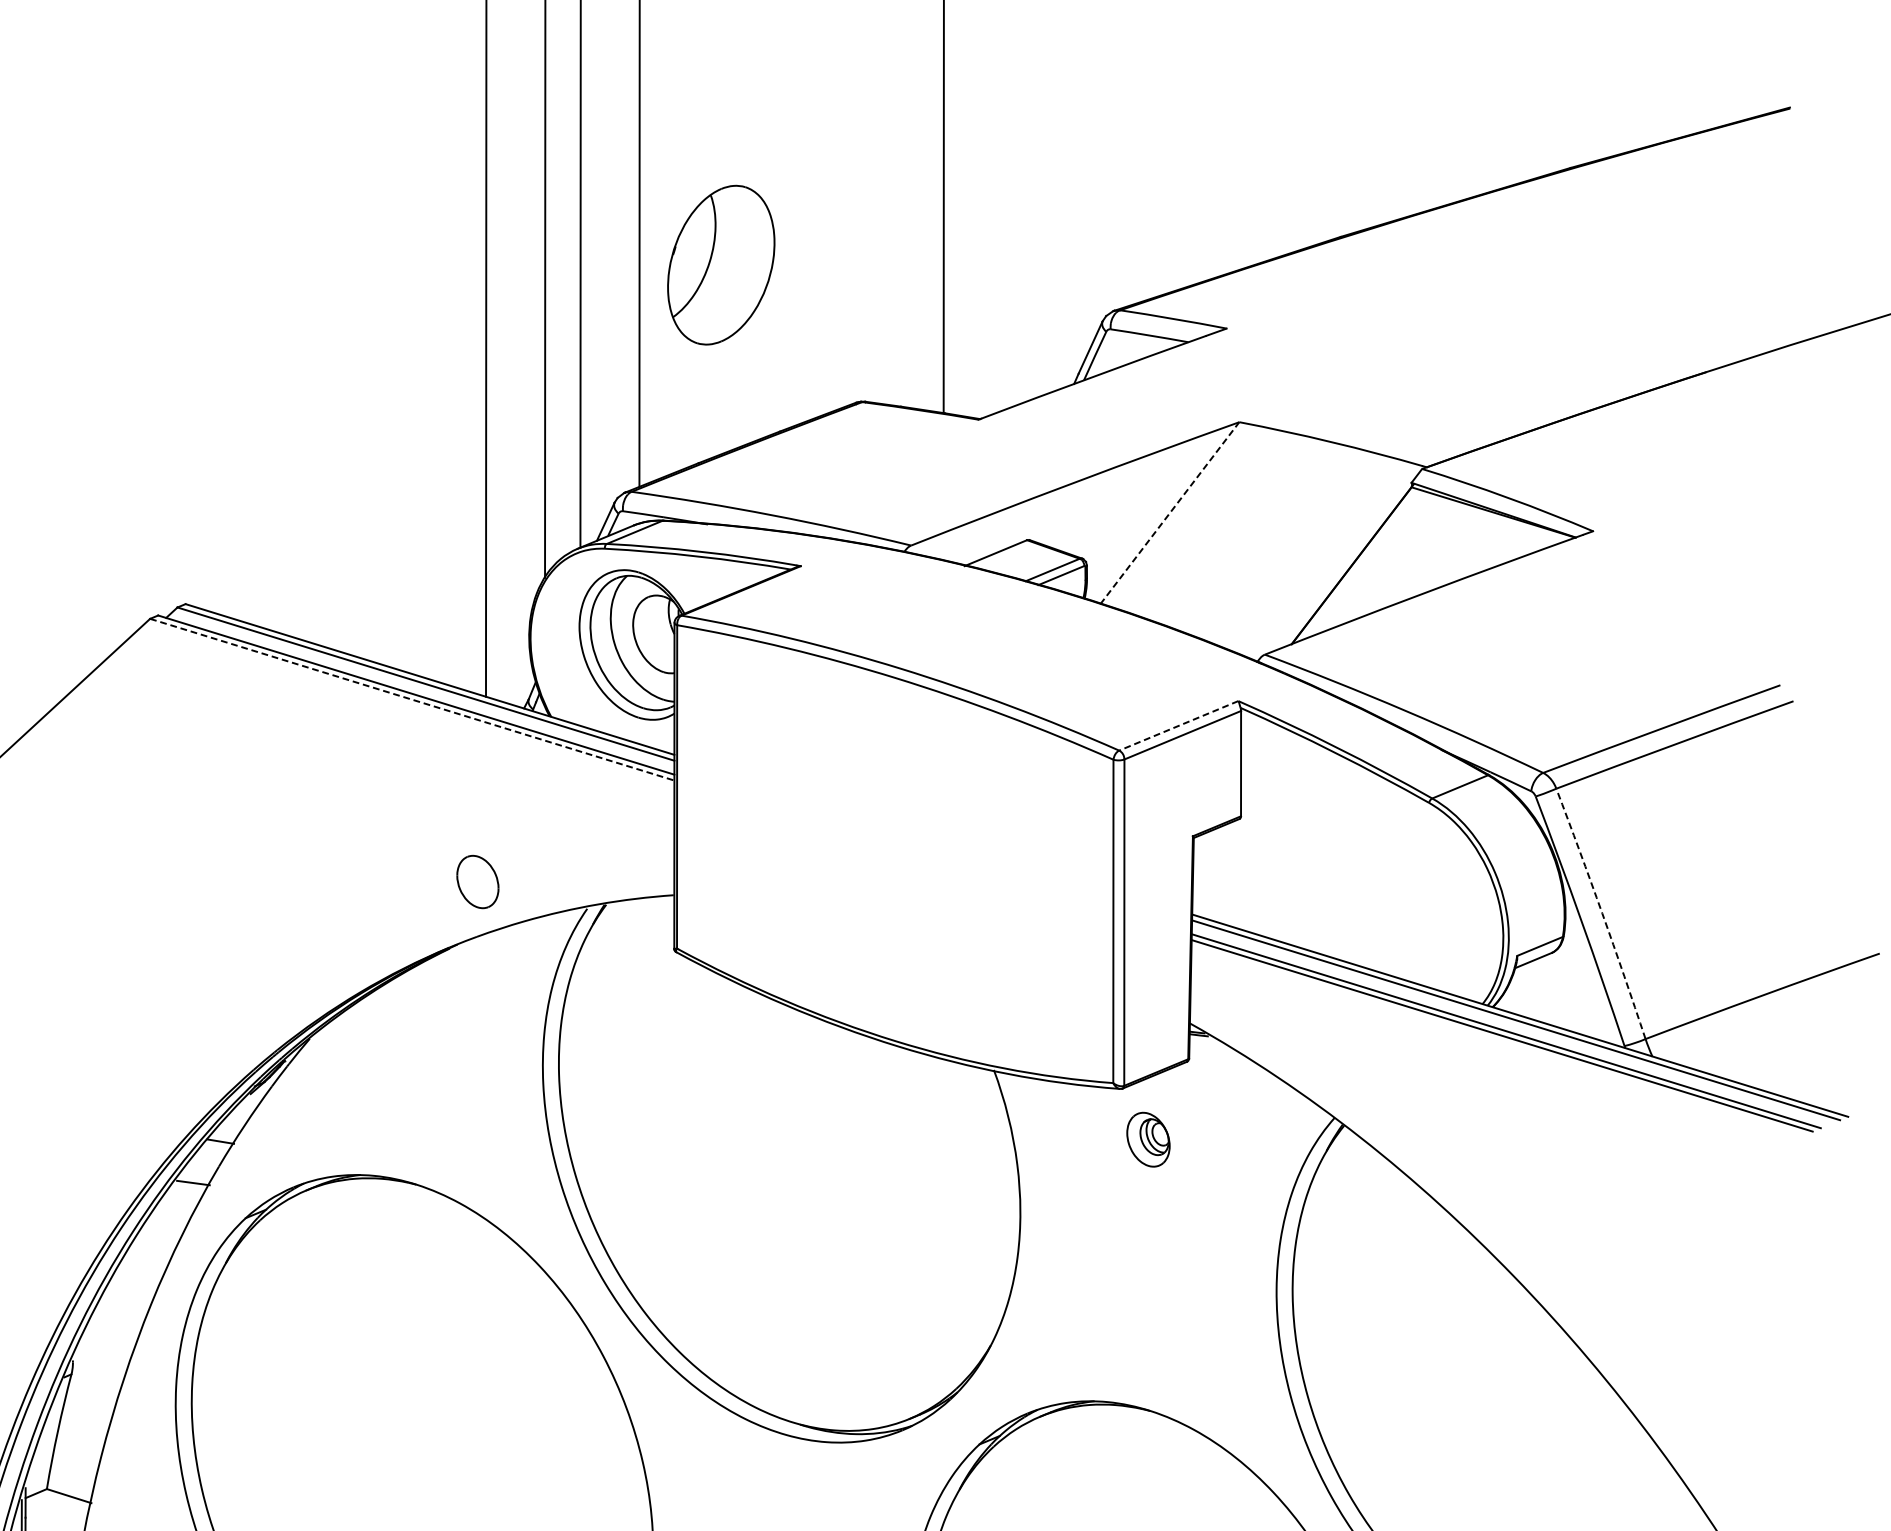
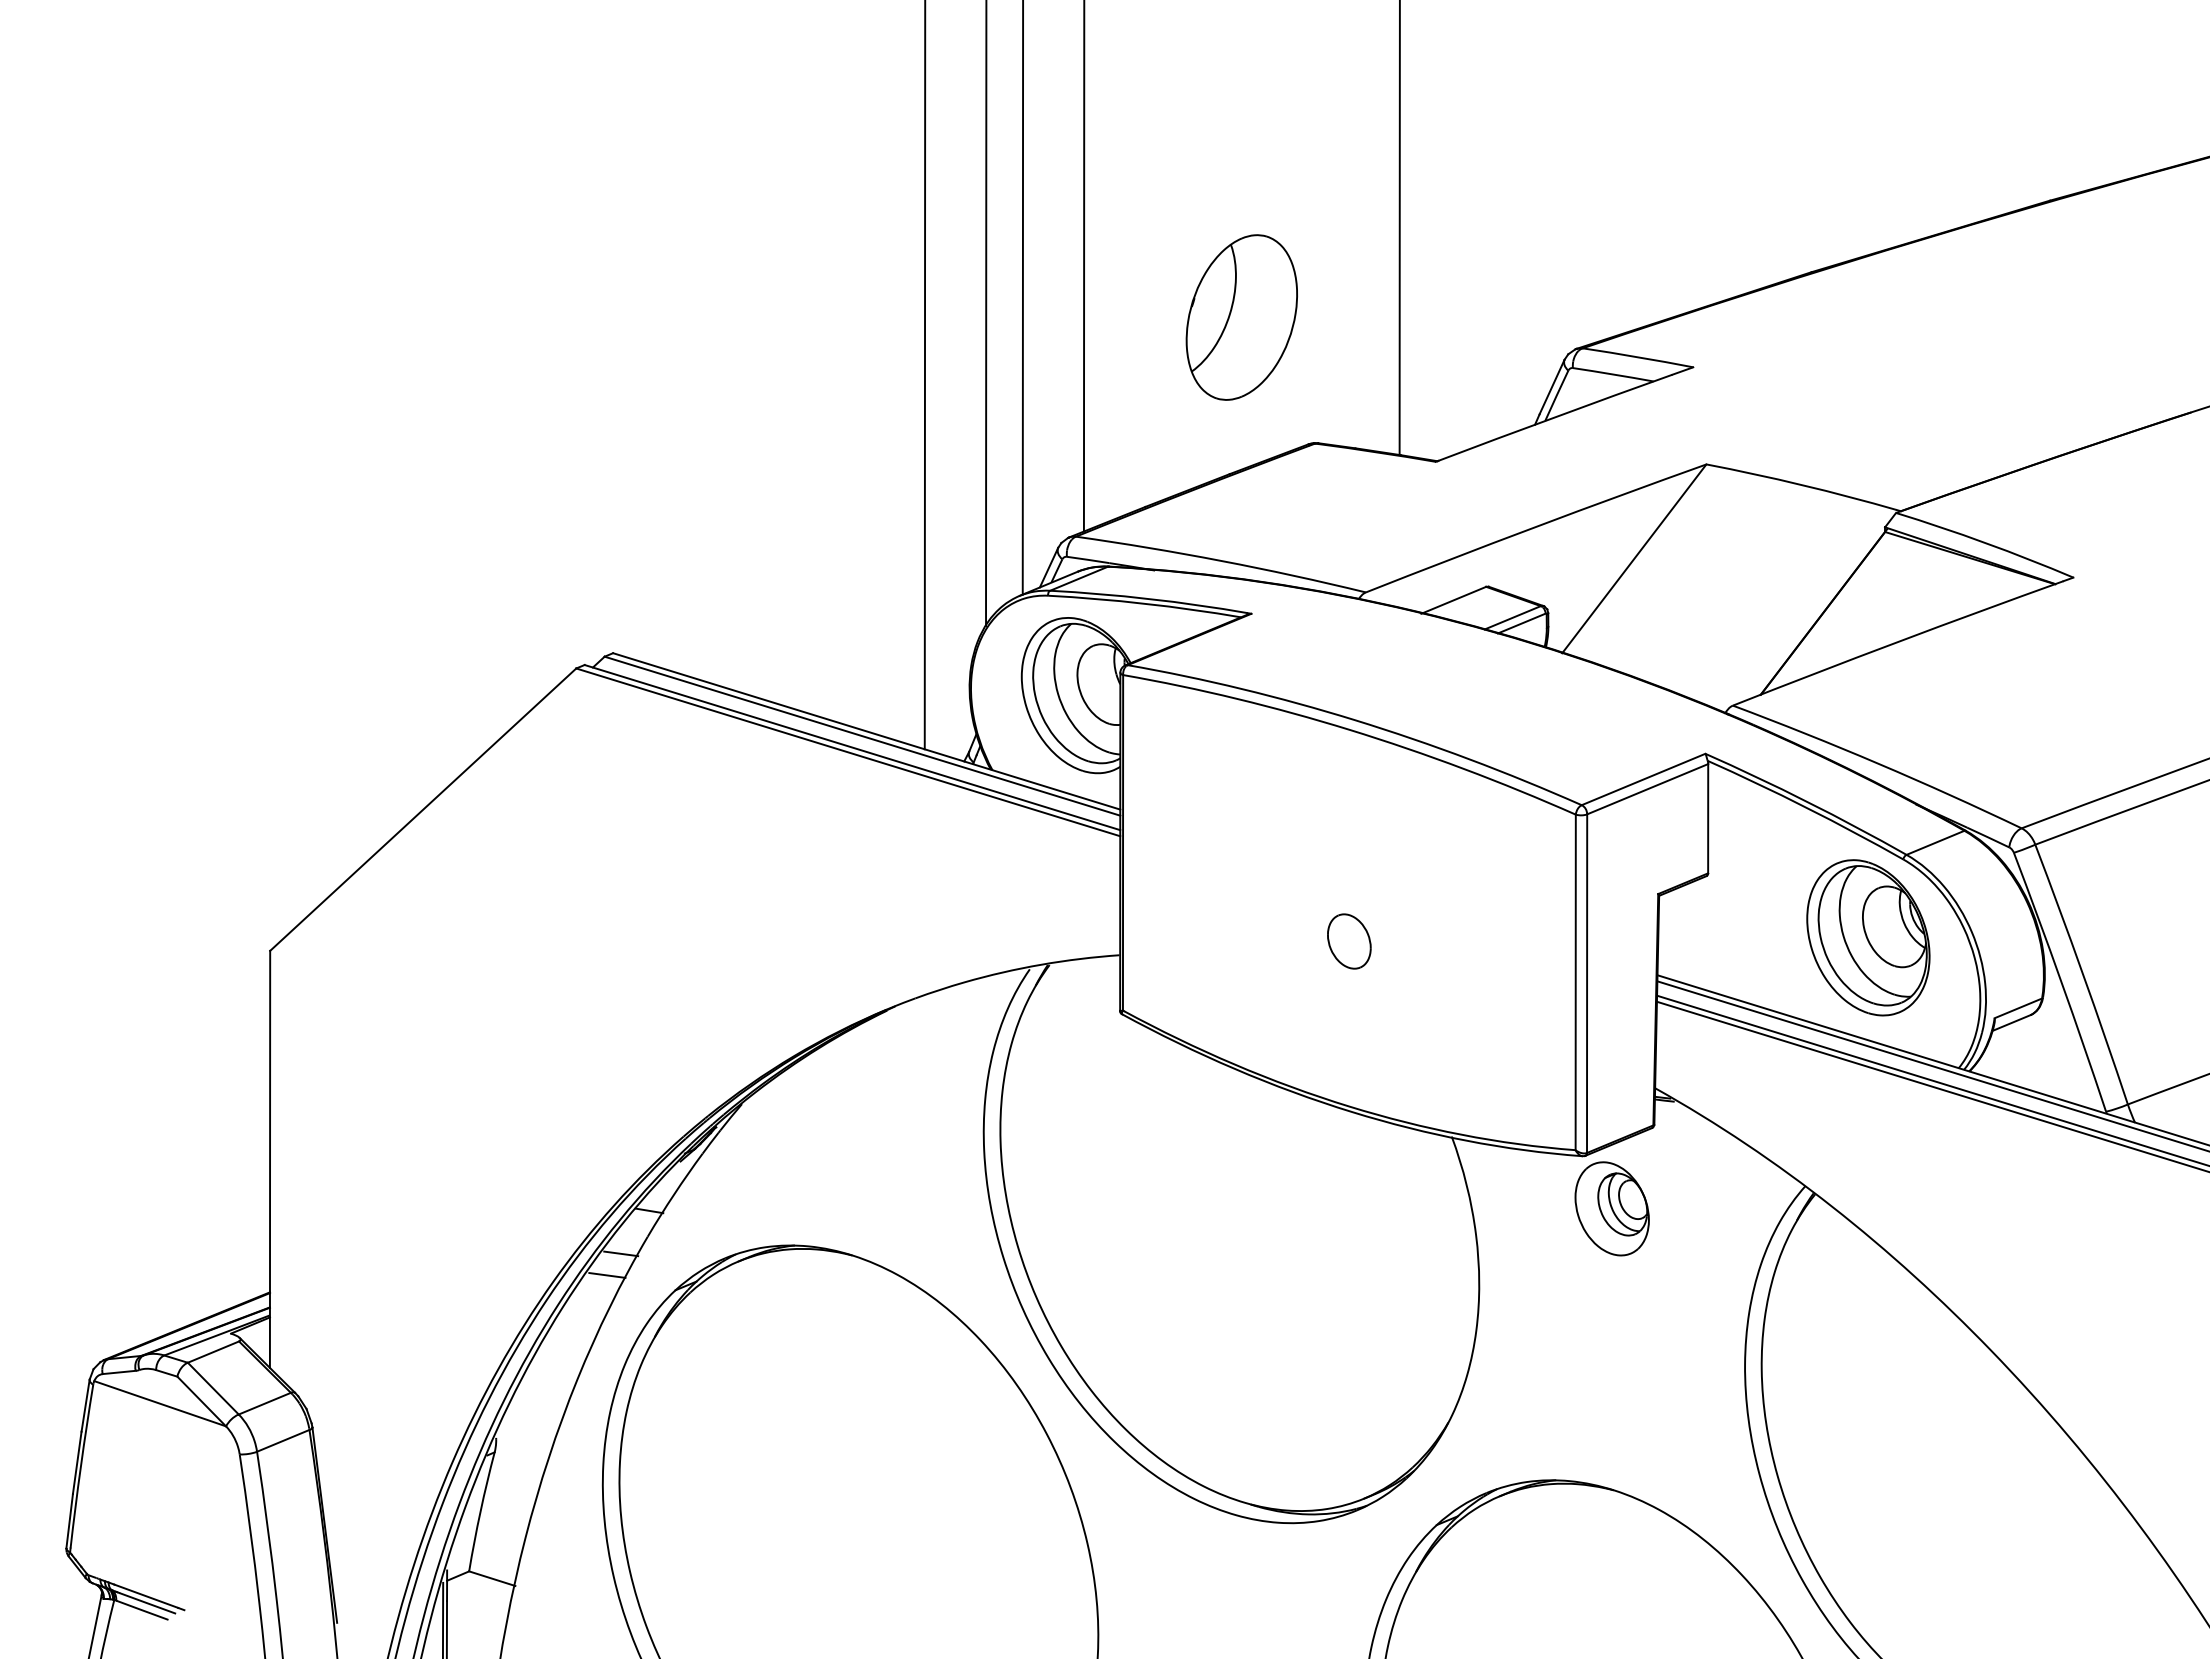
part: (720, 265) -> (1241, 317), moved
line: (1170, 512) -> (1634, 558), dashed -> solid
line: (412, 699) -> (848, 752), dashed -> solid
line: (1178, 725) -> (1643, 779), dashed -> solid
part: (1395, 878) -> (1868, 937), added
part: (478, 881) -> (1349, 941), moved
arc: (1601, 913) -> (2082, 974), dashed -> solid
part: (1147, 1139) -> (1611, 1208), size x1.67
line: (180, 1203) -> (607, 1275), added

